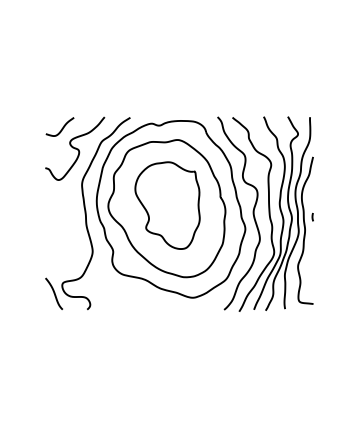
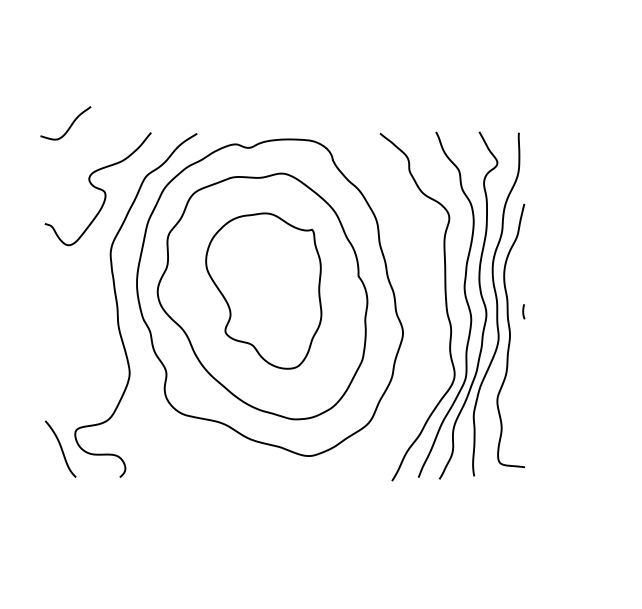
curve: (61, 128) -> (68, 126), moved
curve: (252, 213) -> (415, 305), removed

